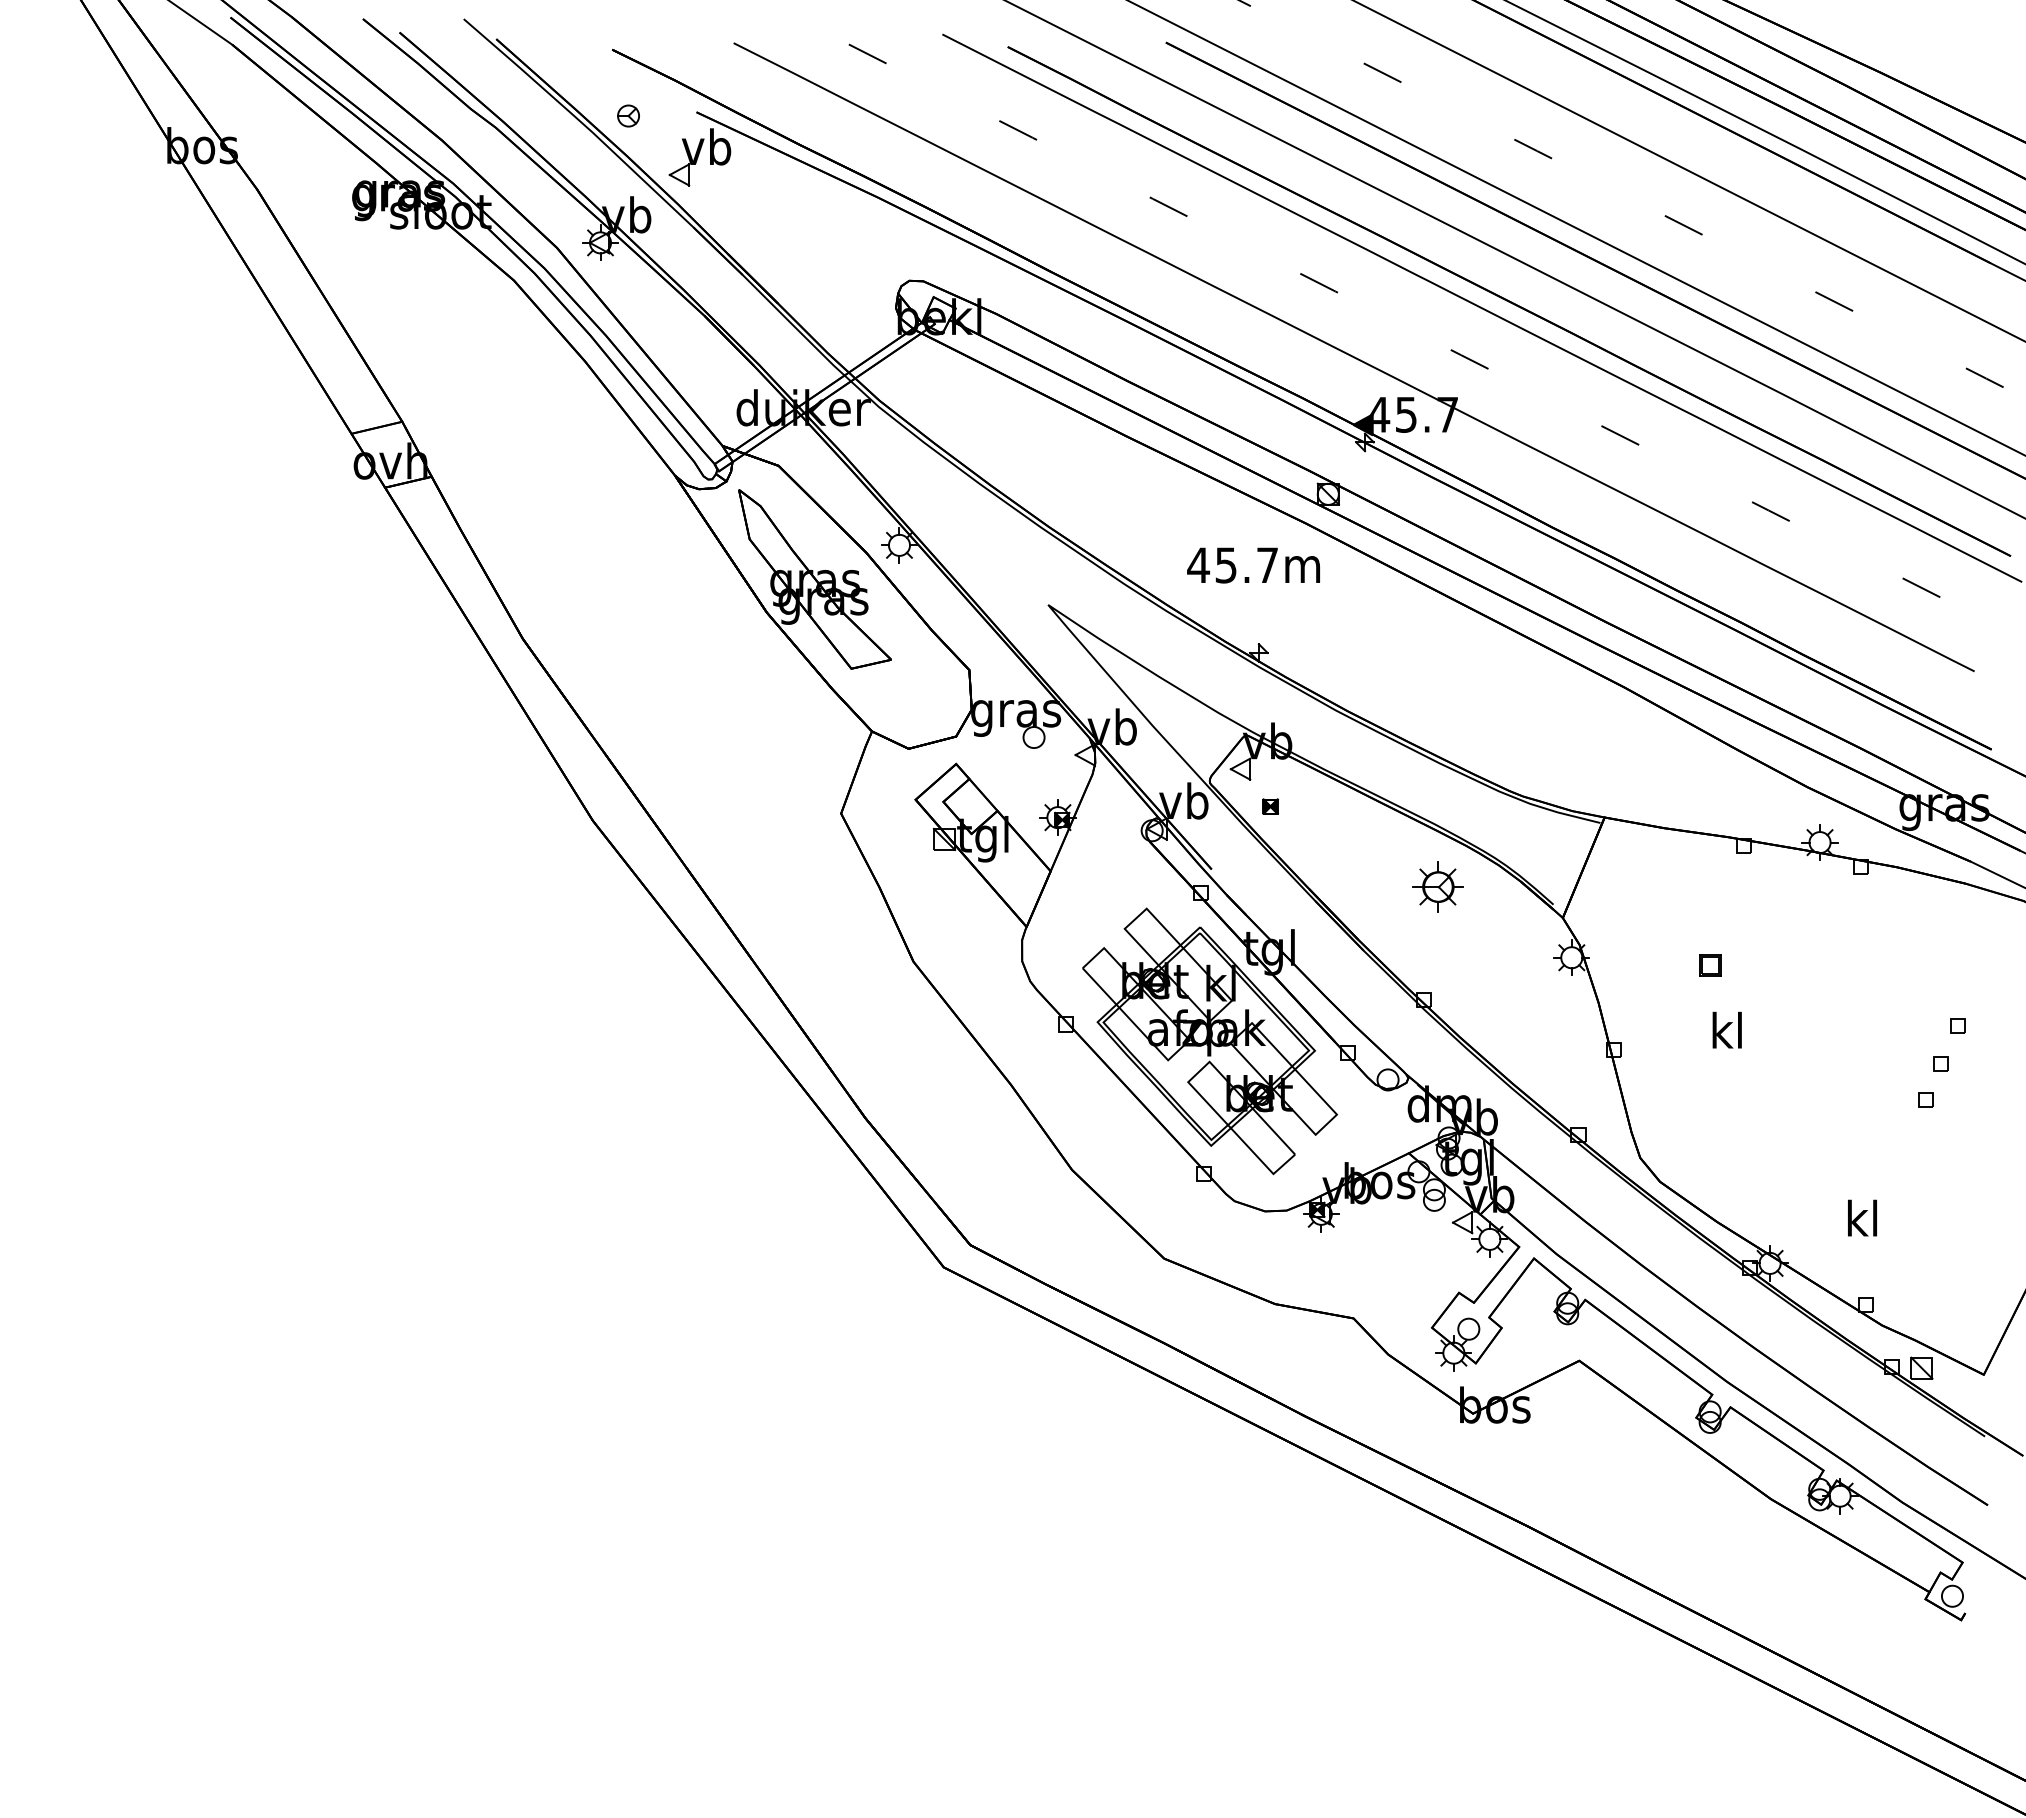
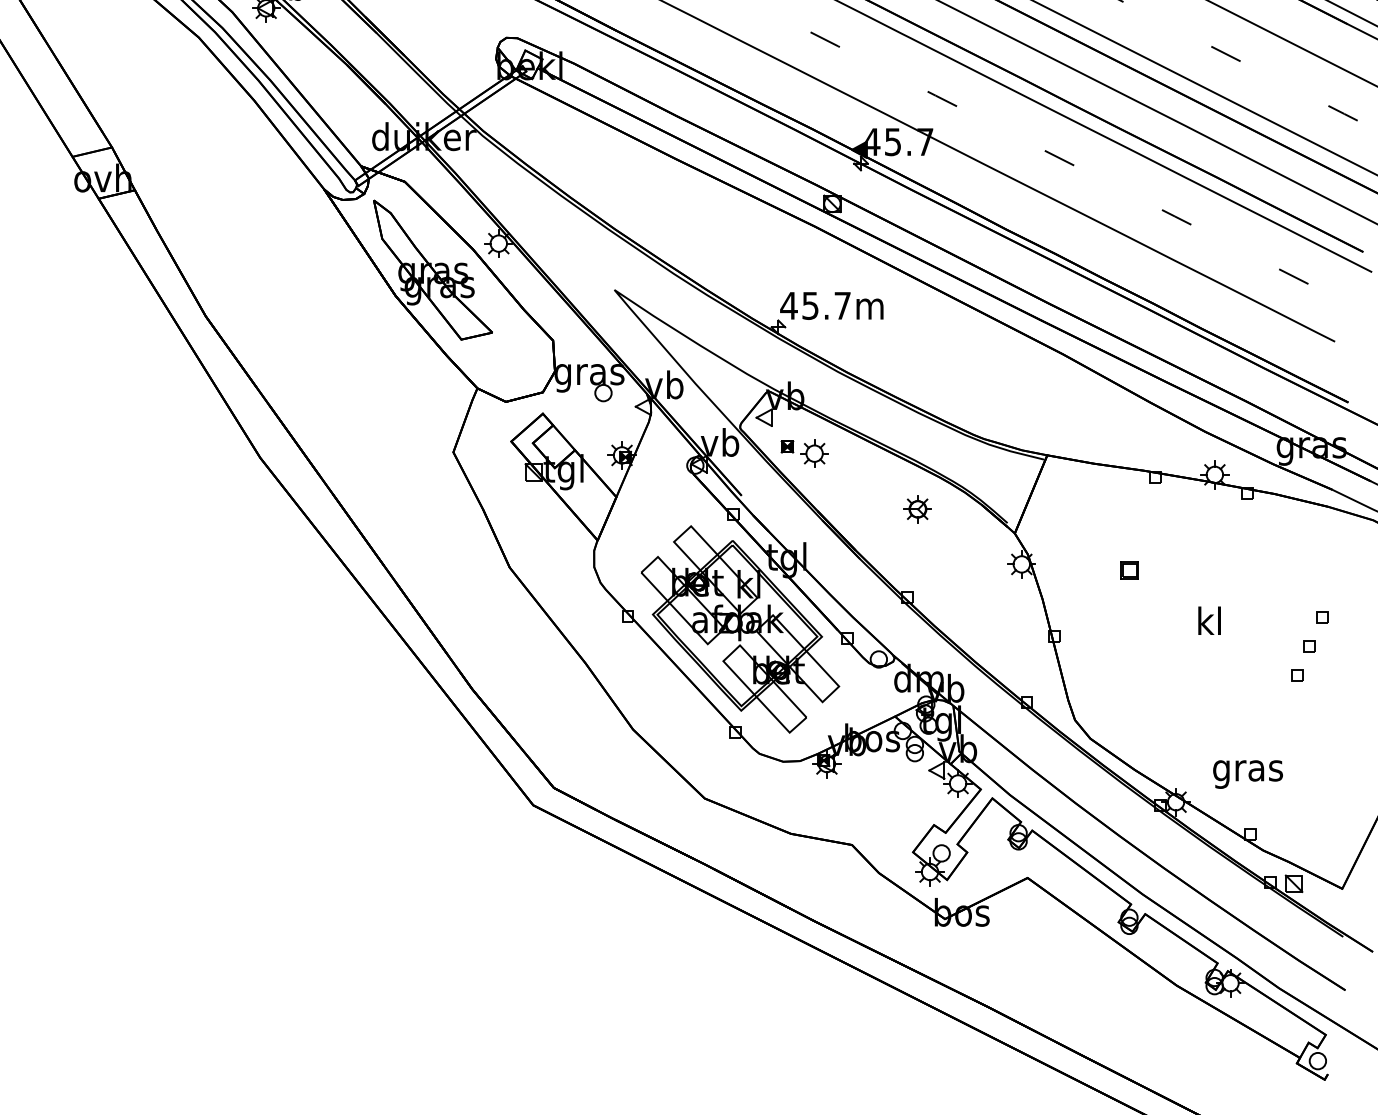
text: (1253, 565) -> (831, 305), moved
part: (1305, 815) -> (814, 453), added
part: (1437, 886) -> (917, 509), size x0.71
text: (1726, 1029) -> (1209, 620), moved
text: (1862, 1222) -> (1247, 770), kl -> gras

